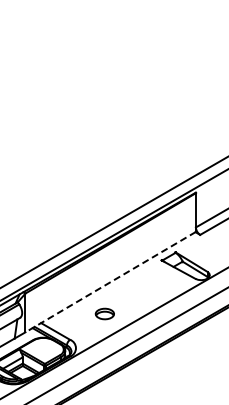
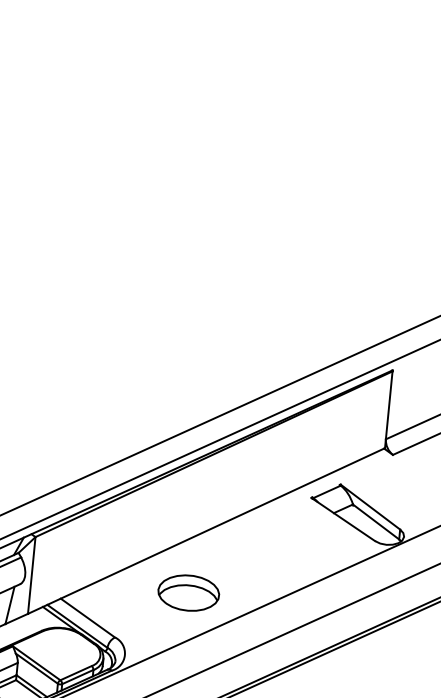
line: (110, 282) -> (206, 531), dashed -> solid
part: (104, 313) -> (188, 591), size x1.67

